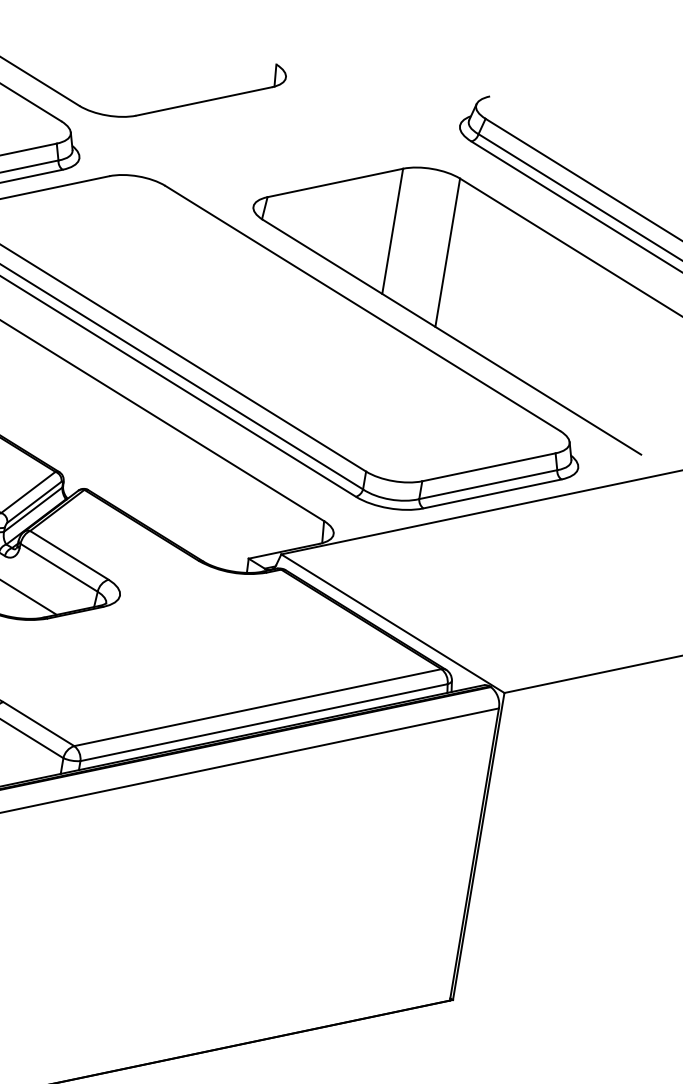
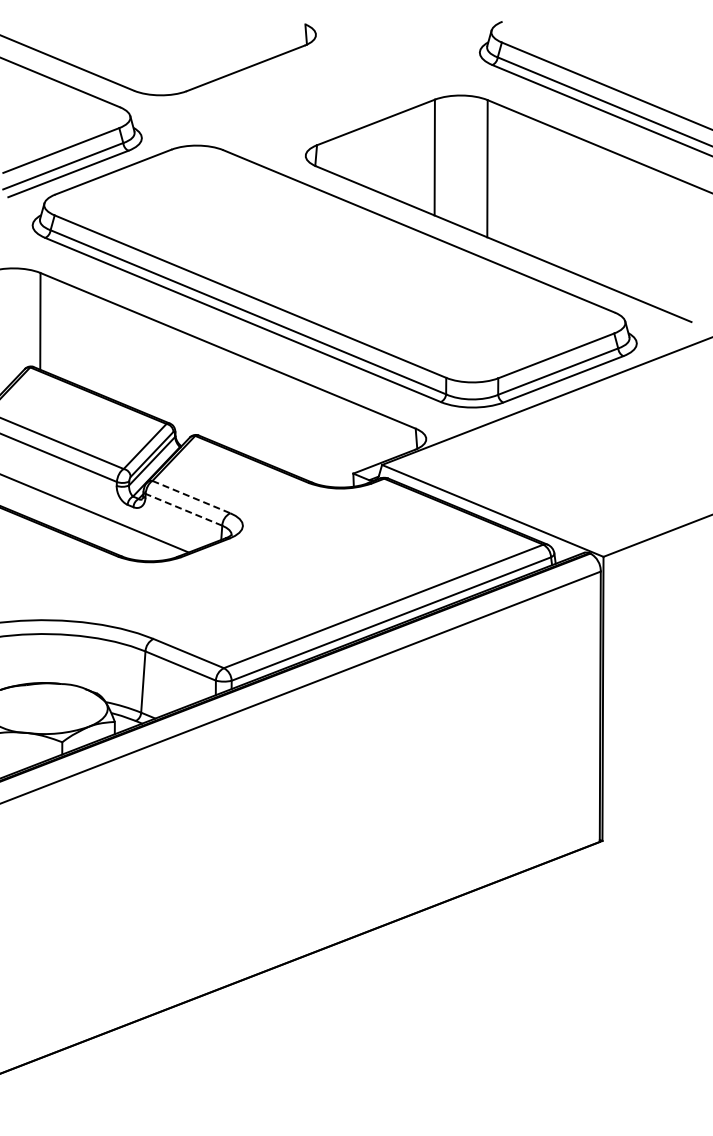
line: (69, 555) -> (191, 497), solid -> dashed
line: (58, 567) -> (183, 509), solid -> dashed

